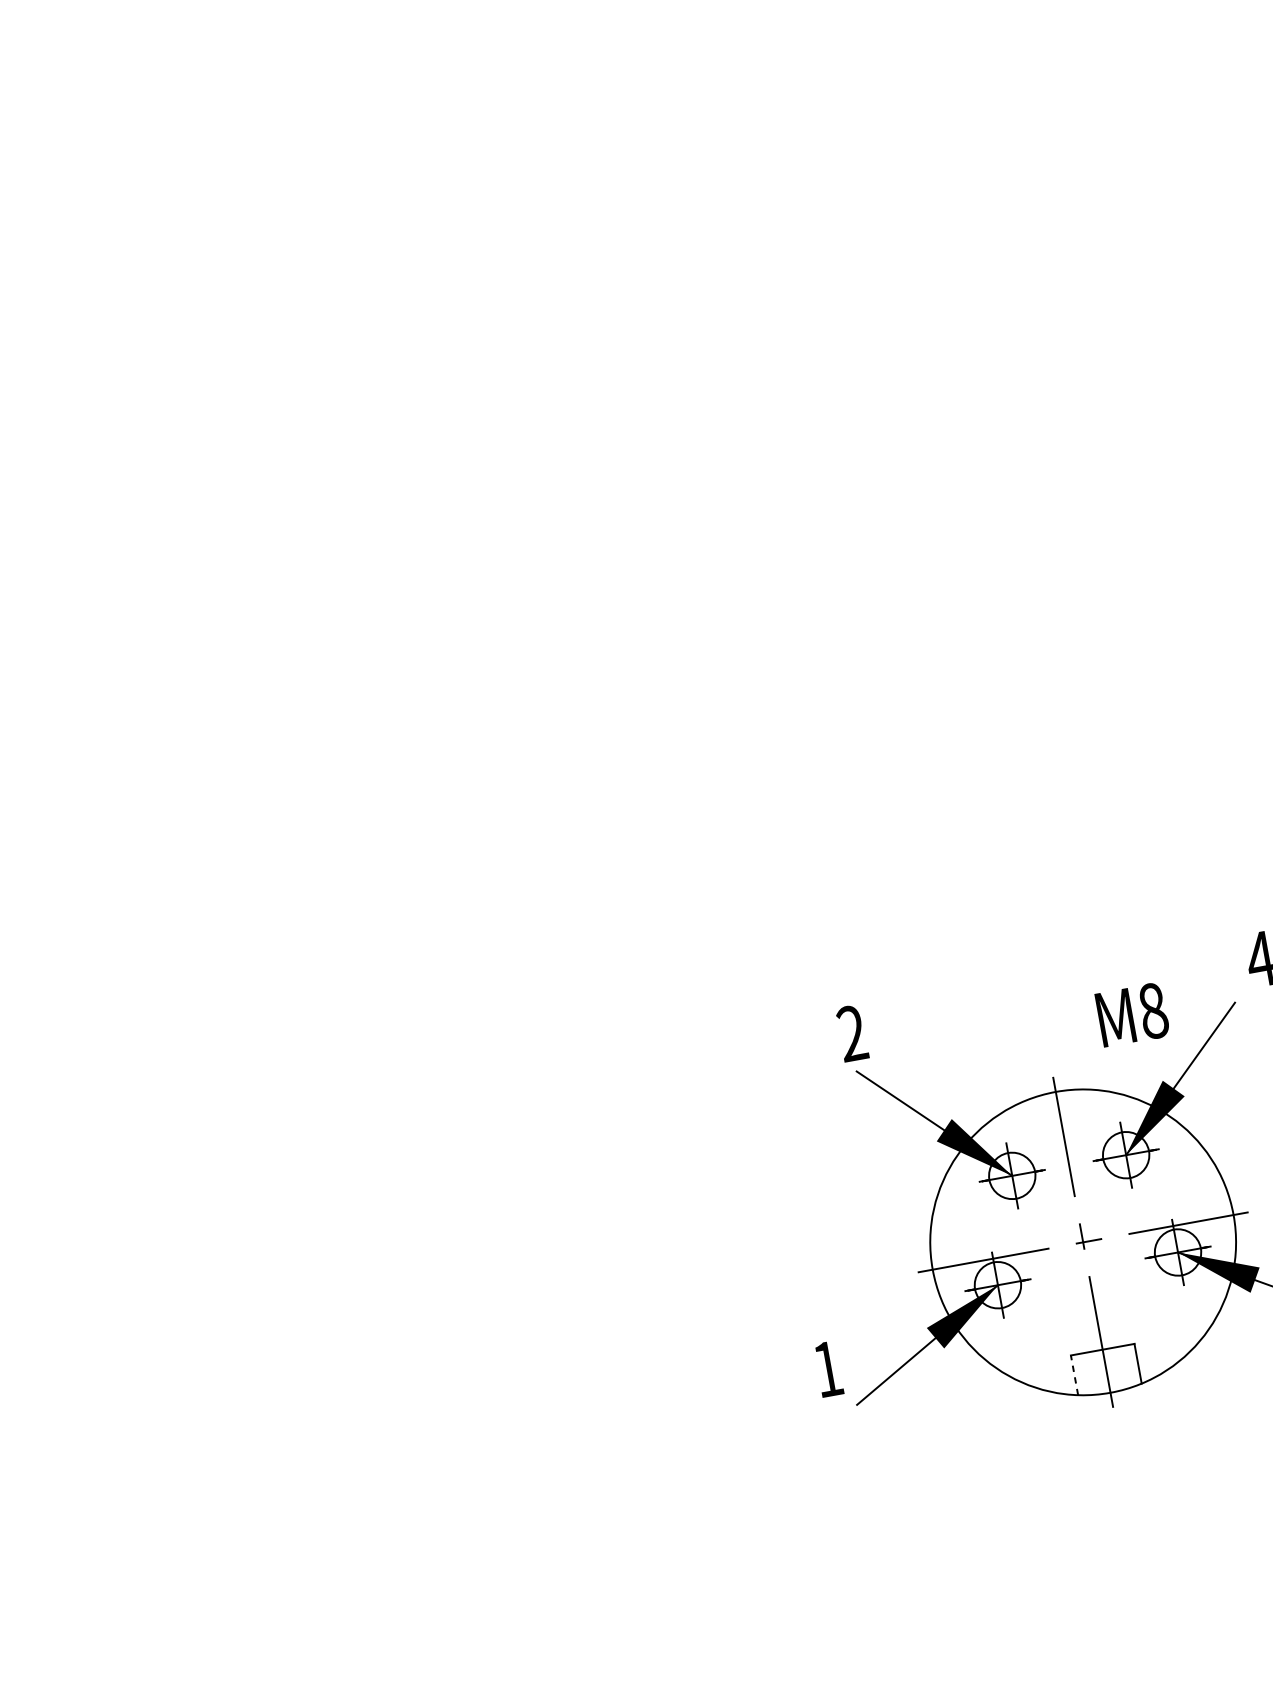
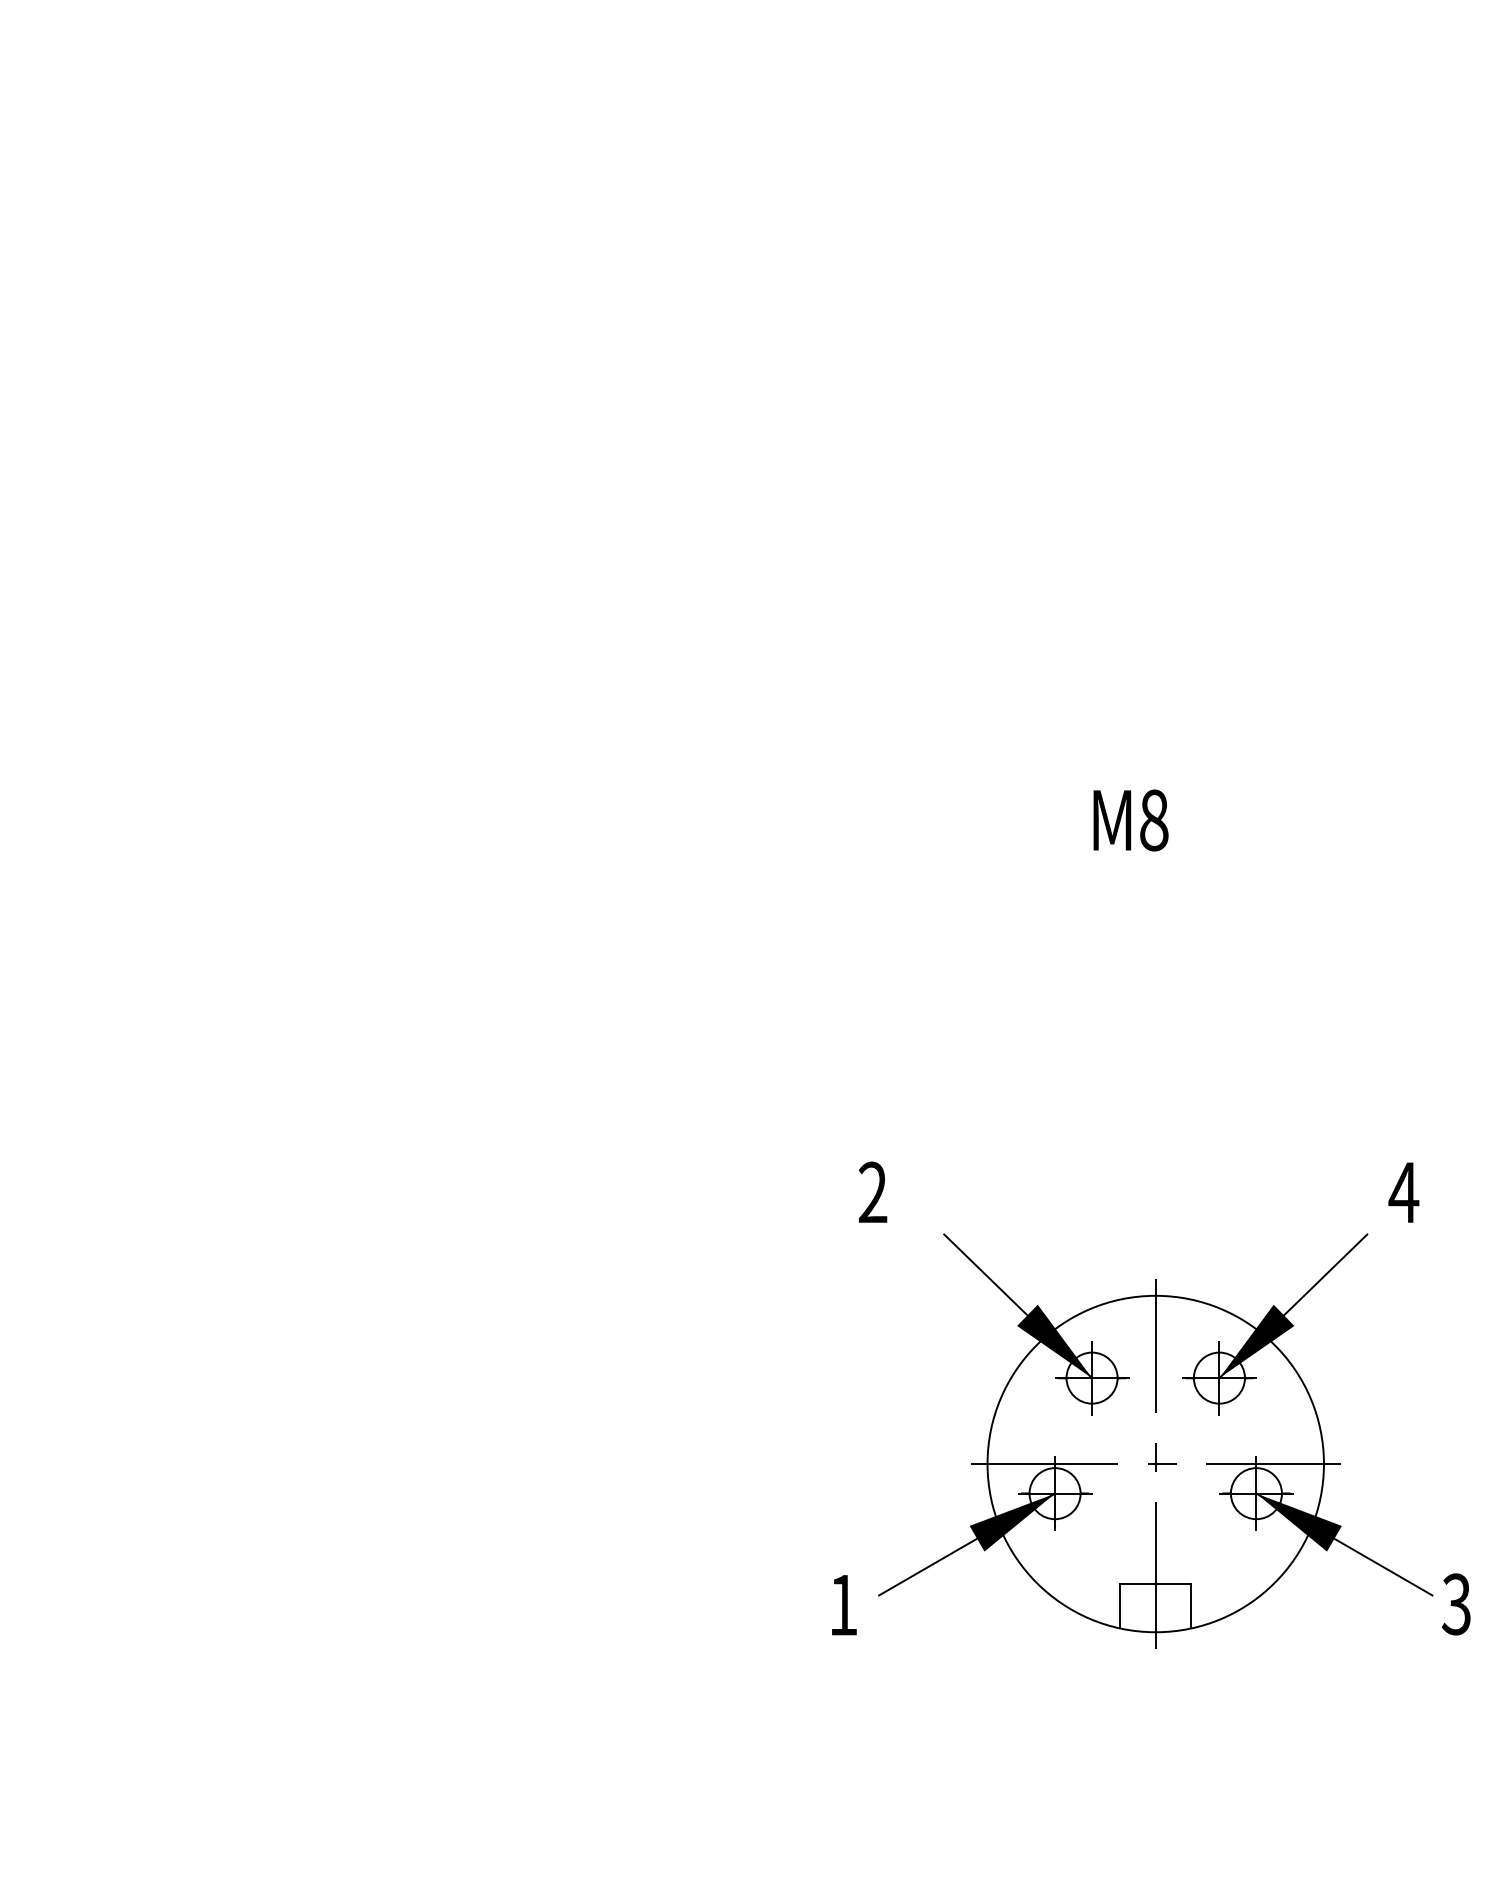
text: (1132, 1014) -> (1130, 820), moved
text: (851, 1032) -> (872, 1191), moved
text: (828, 1369) -> (844, 1605), moved
line: (1074, 1374) -> (1120, 1605), dashed -> solid

